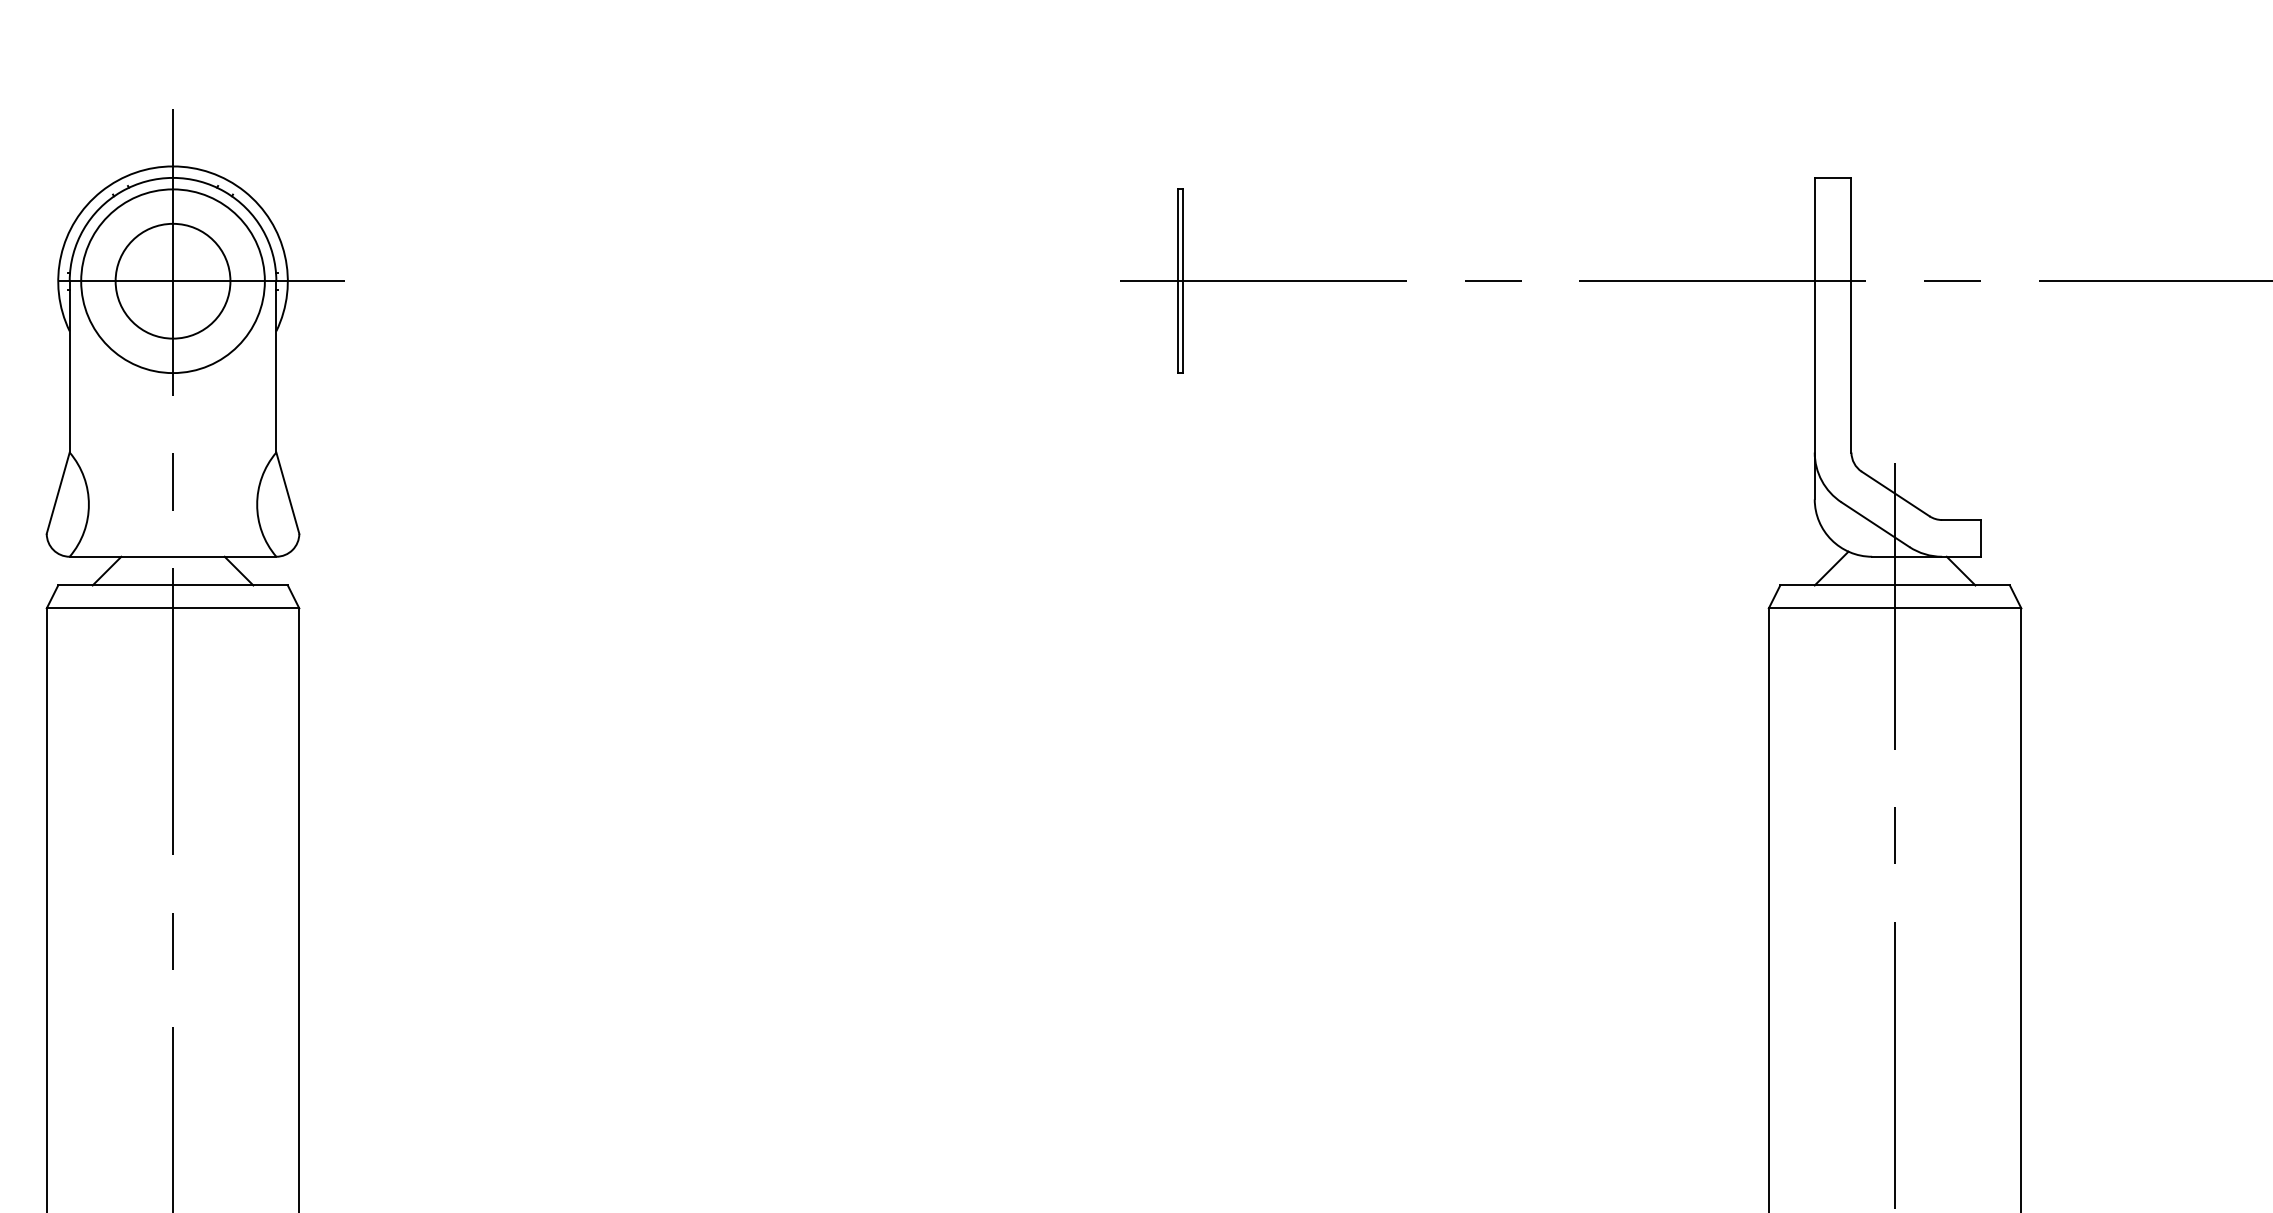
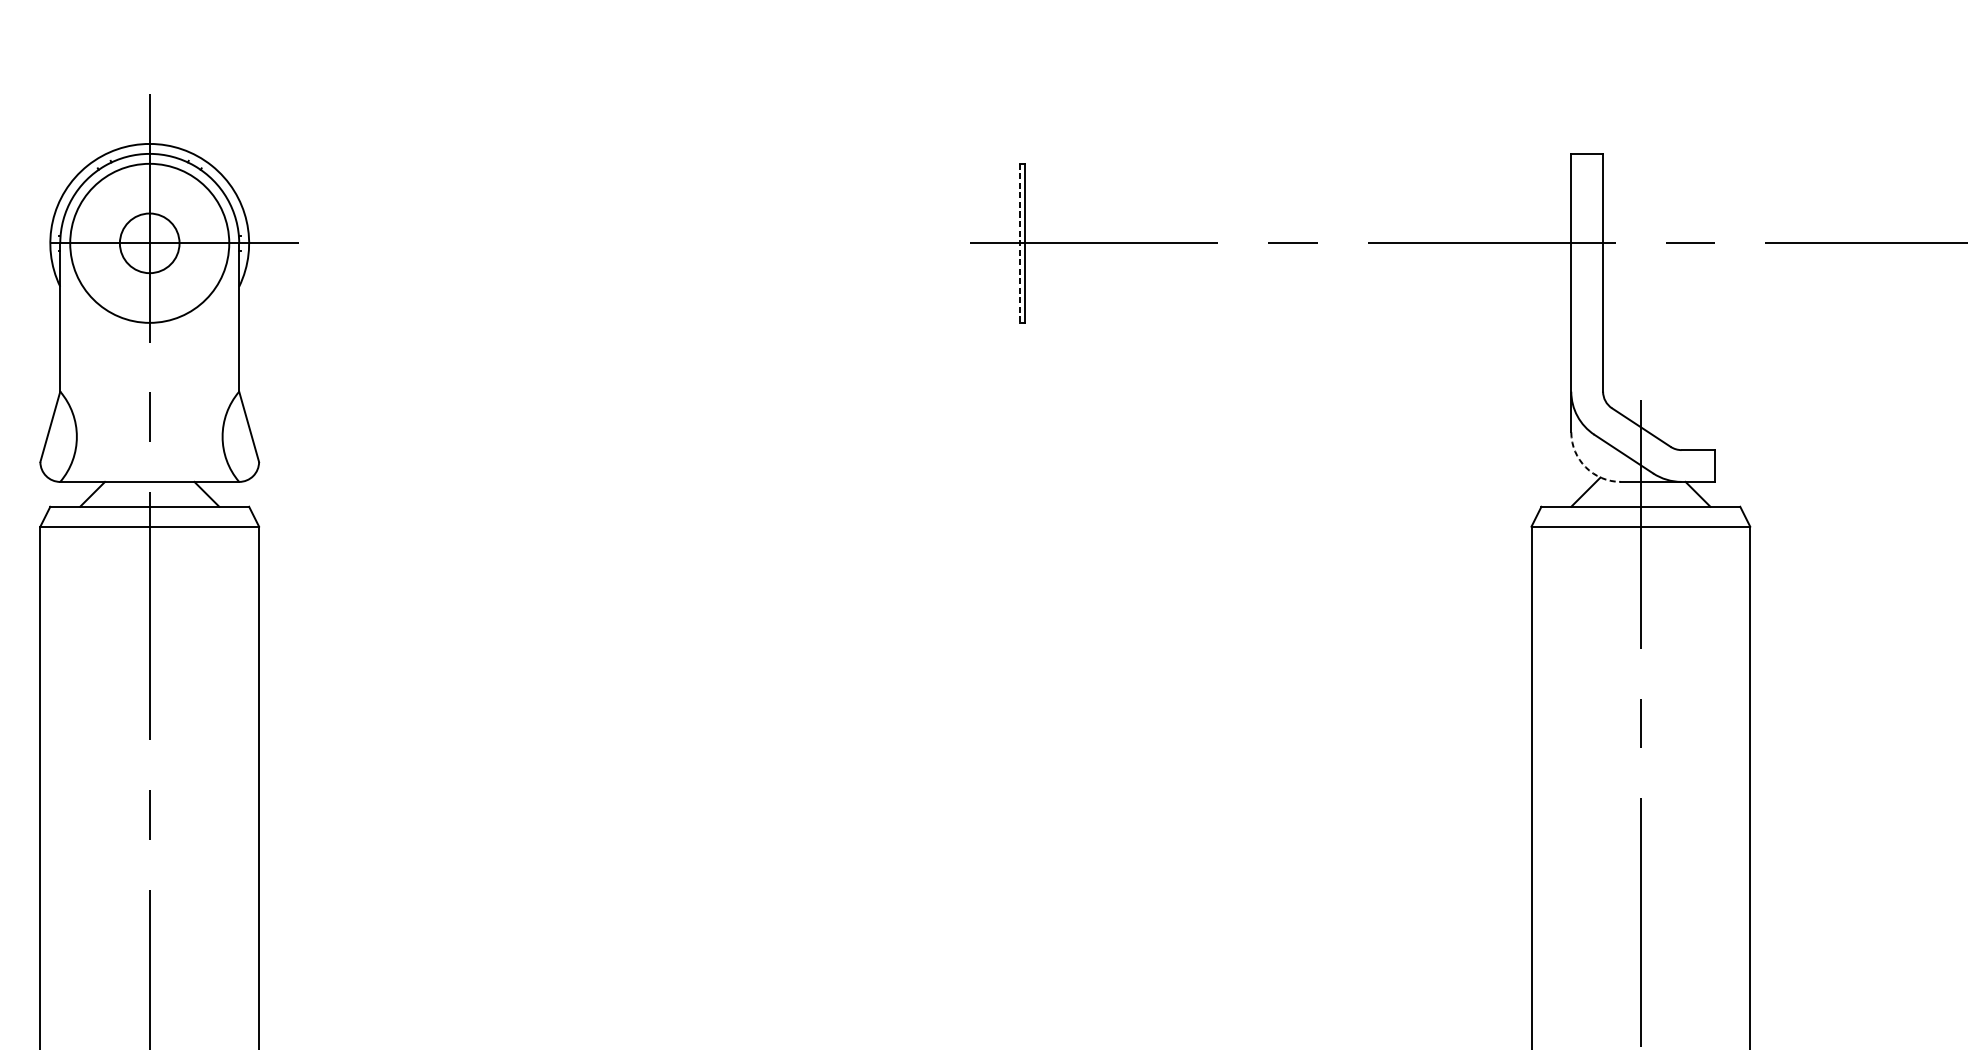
circle: (172, 280) -> (149, 242), size x0.6
line: (1177, 281) -> (1019, 243), solid -> dashed
arc: (1831, 539) -> (1585, 466), solid -> dashed

